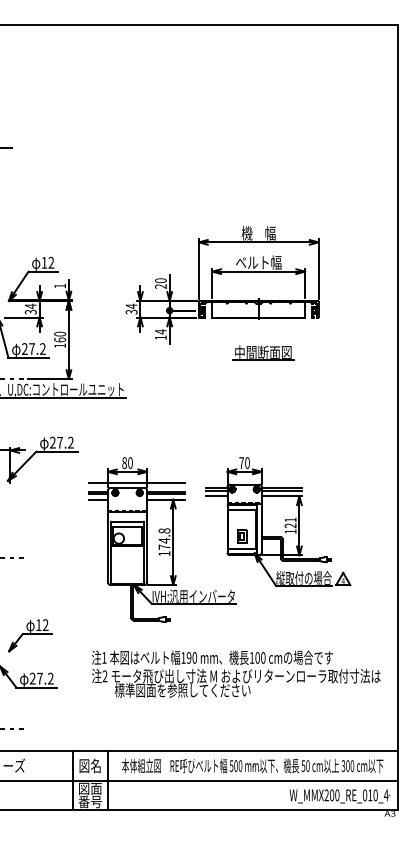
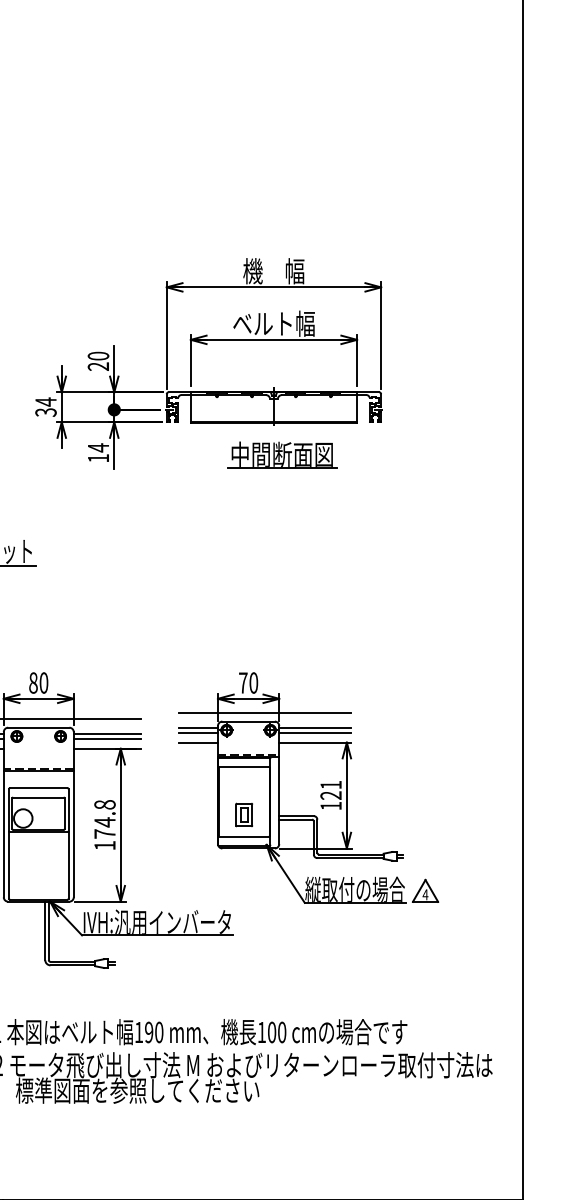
part: (263, 352) -> (282, 454), moved
line: (253, 479) -> (264, 712), added

